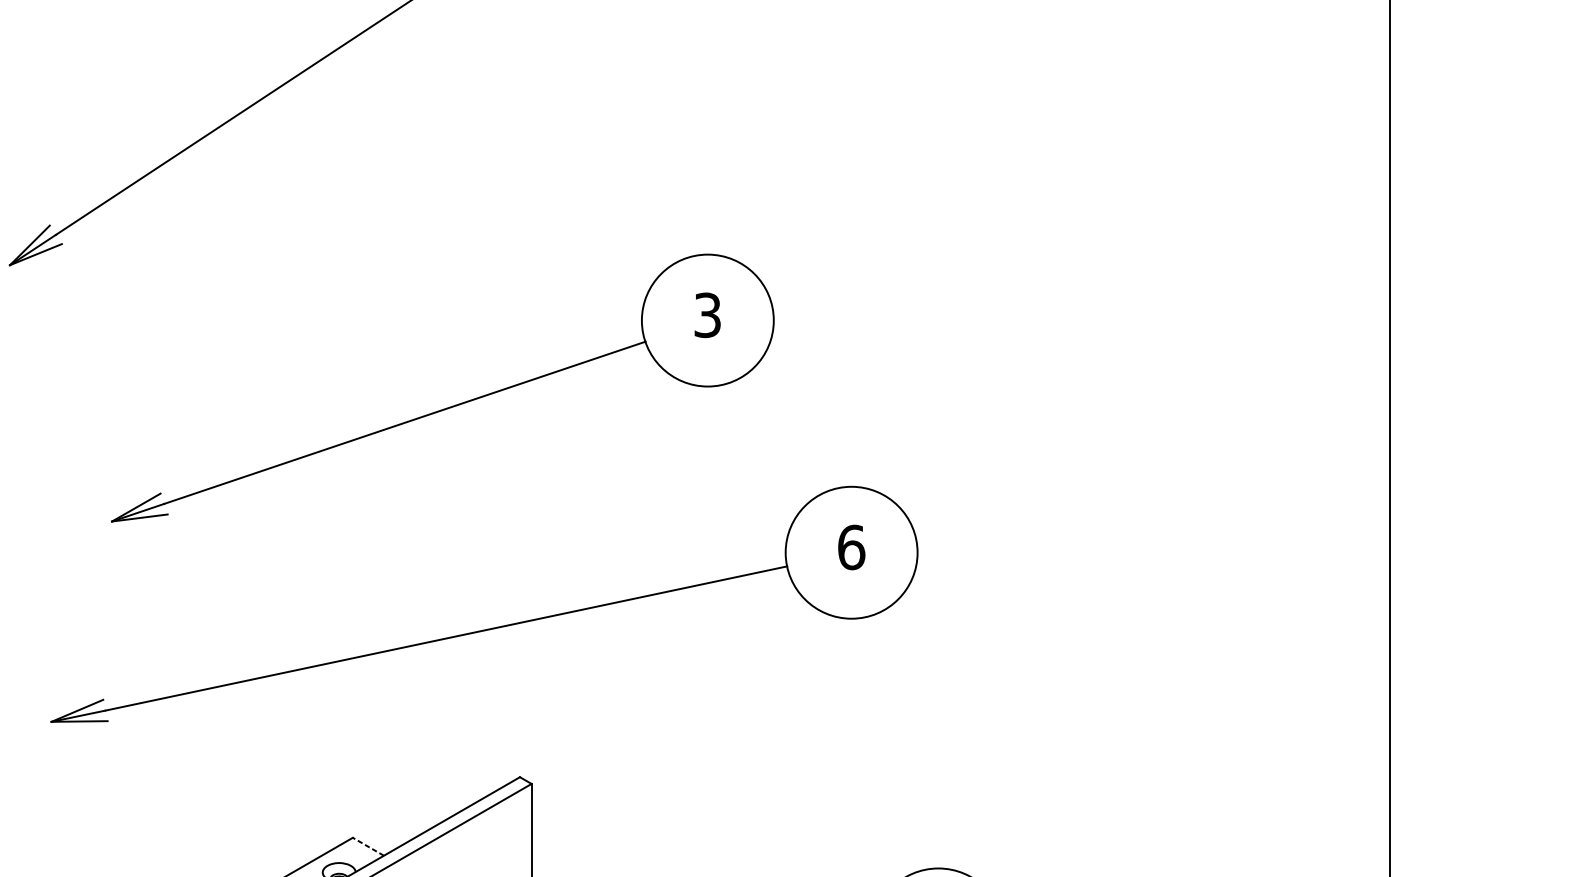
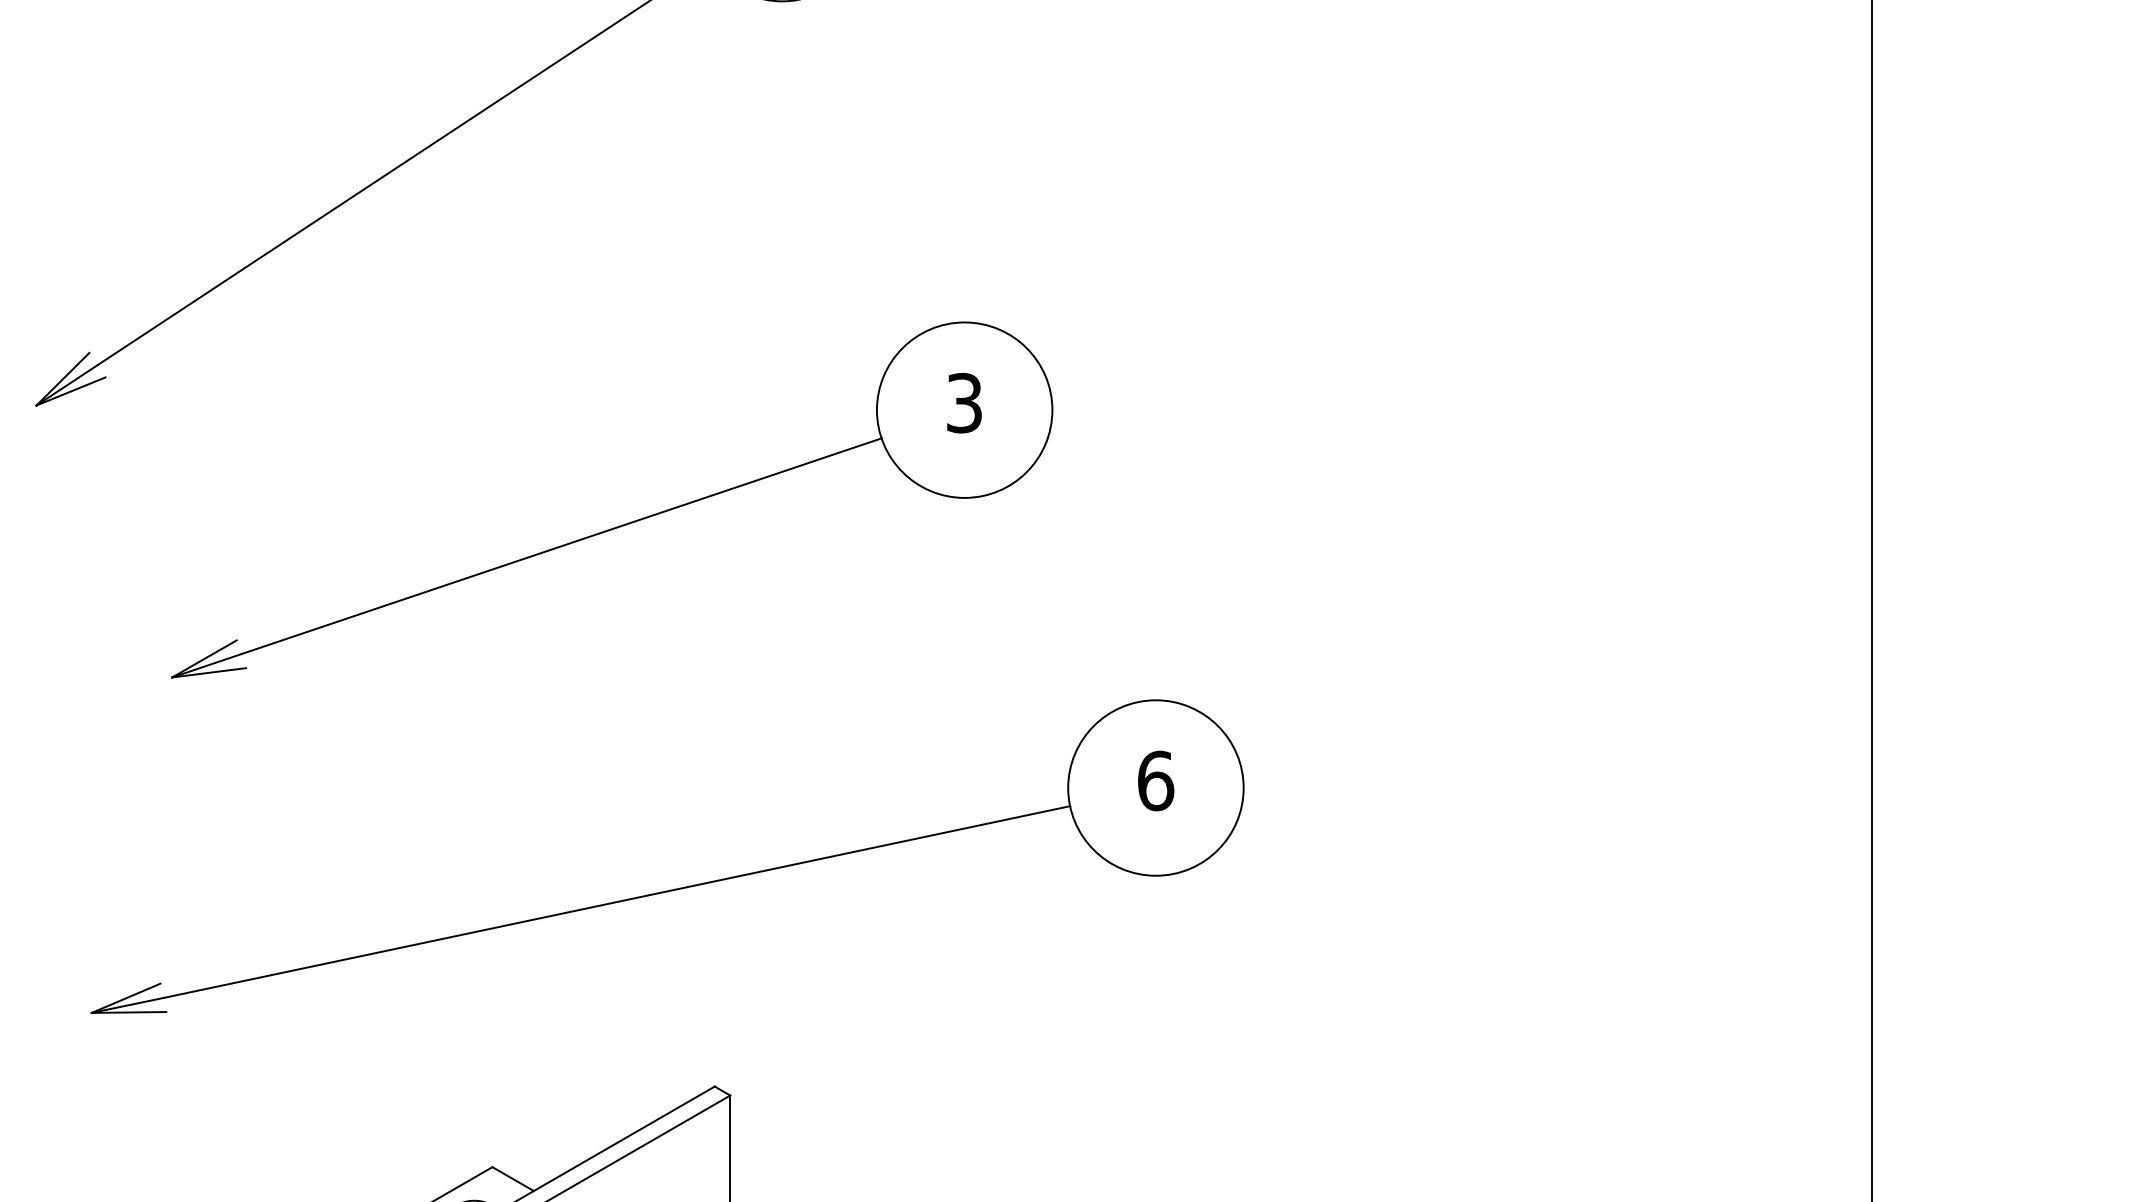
part: (450, 406) -> (622, 524), moved
line: (368, 847) -> (513, 1179), dashed -> solid

